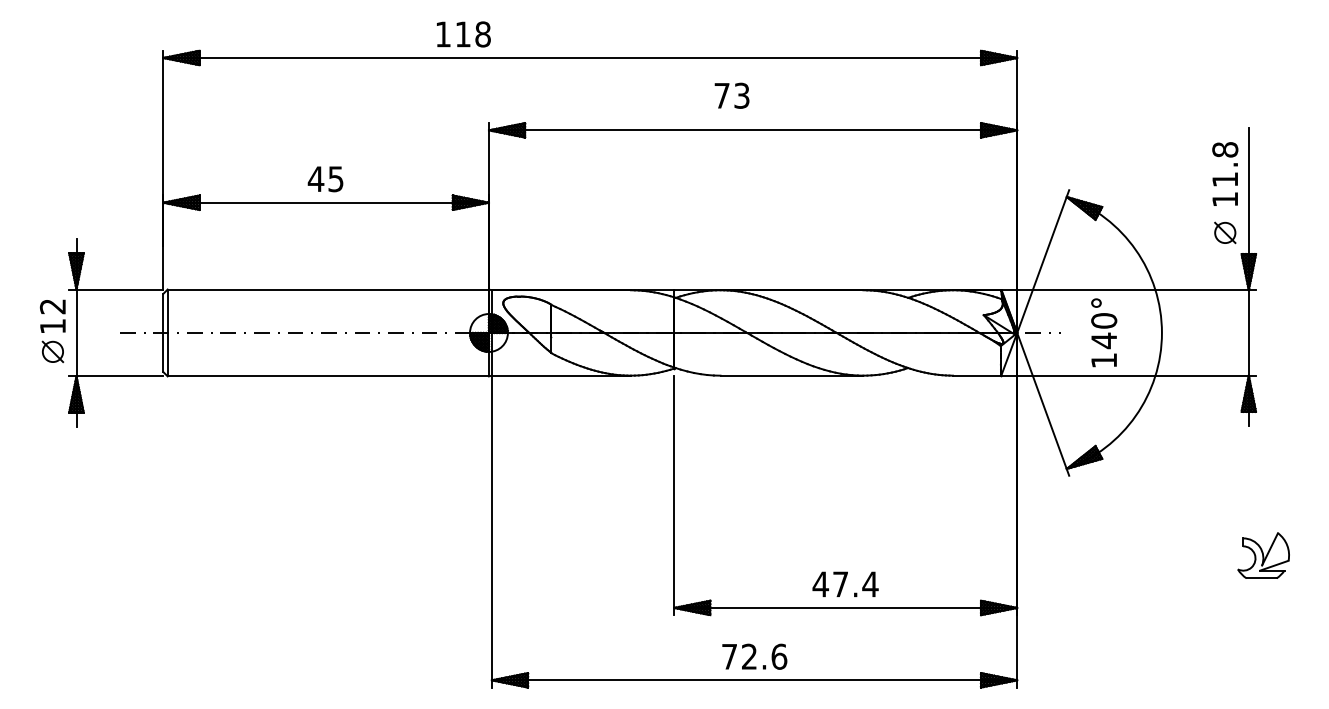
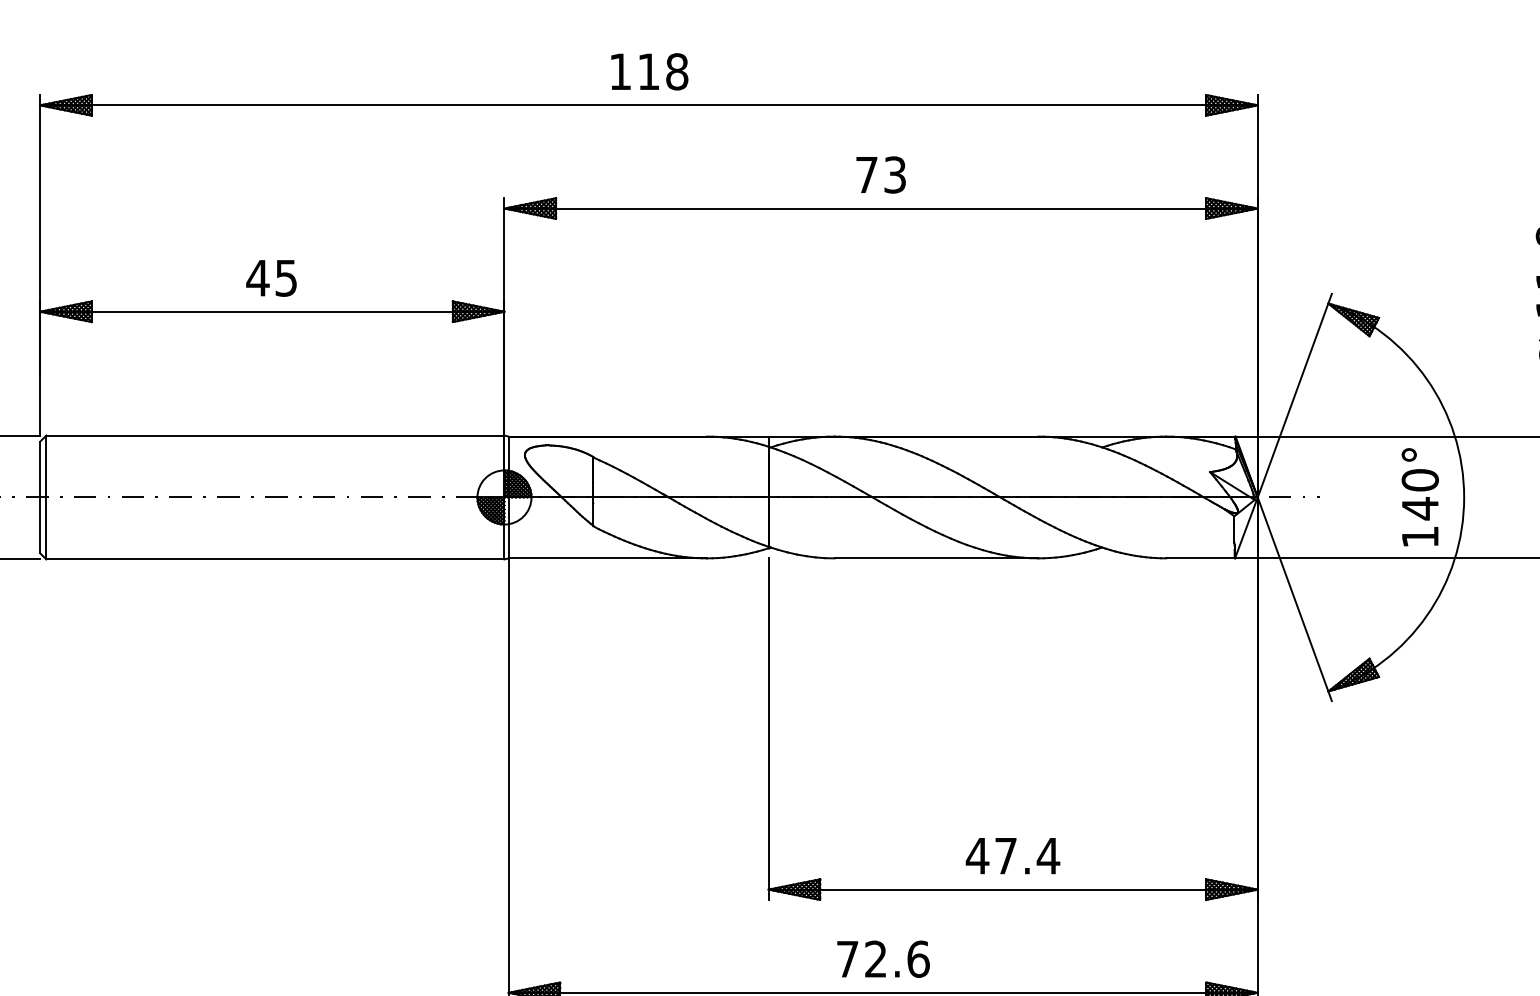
text: (463, 34) -> (649, 71), moved
text: (731, 95) -> (880, 174), moved
text: (1104, 332) -> (1420, 496), moved

